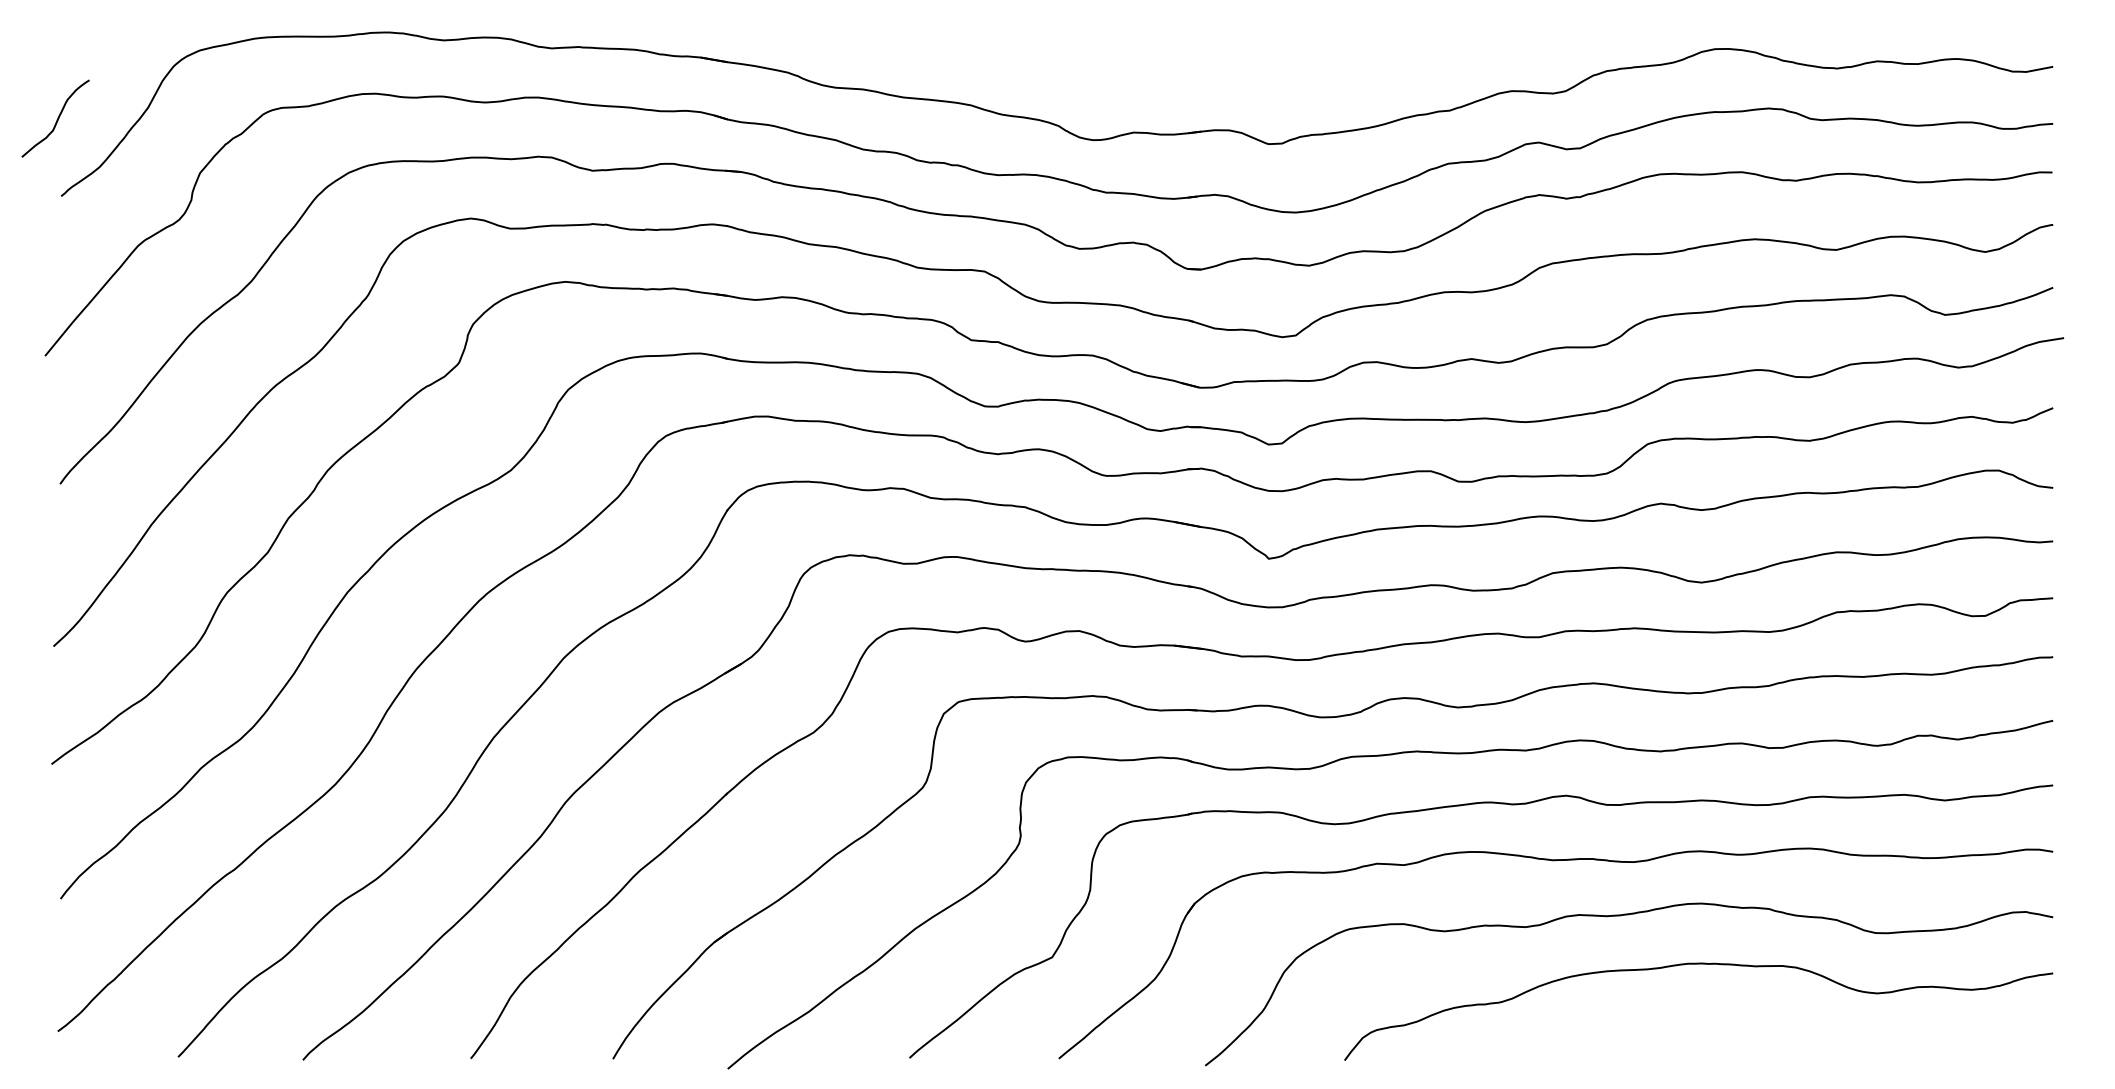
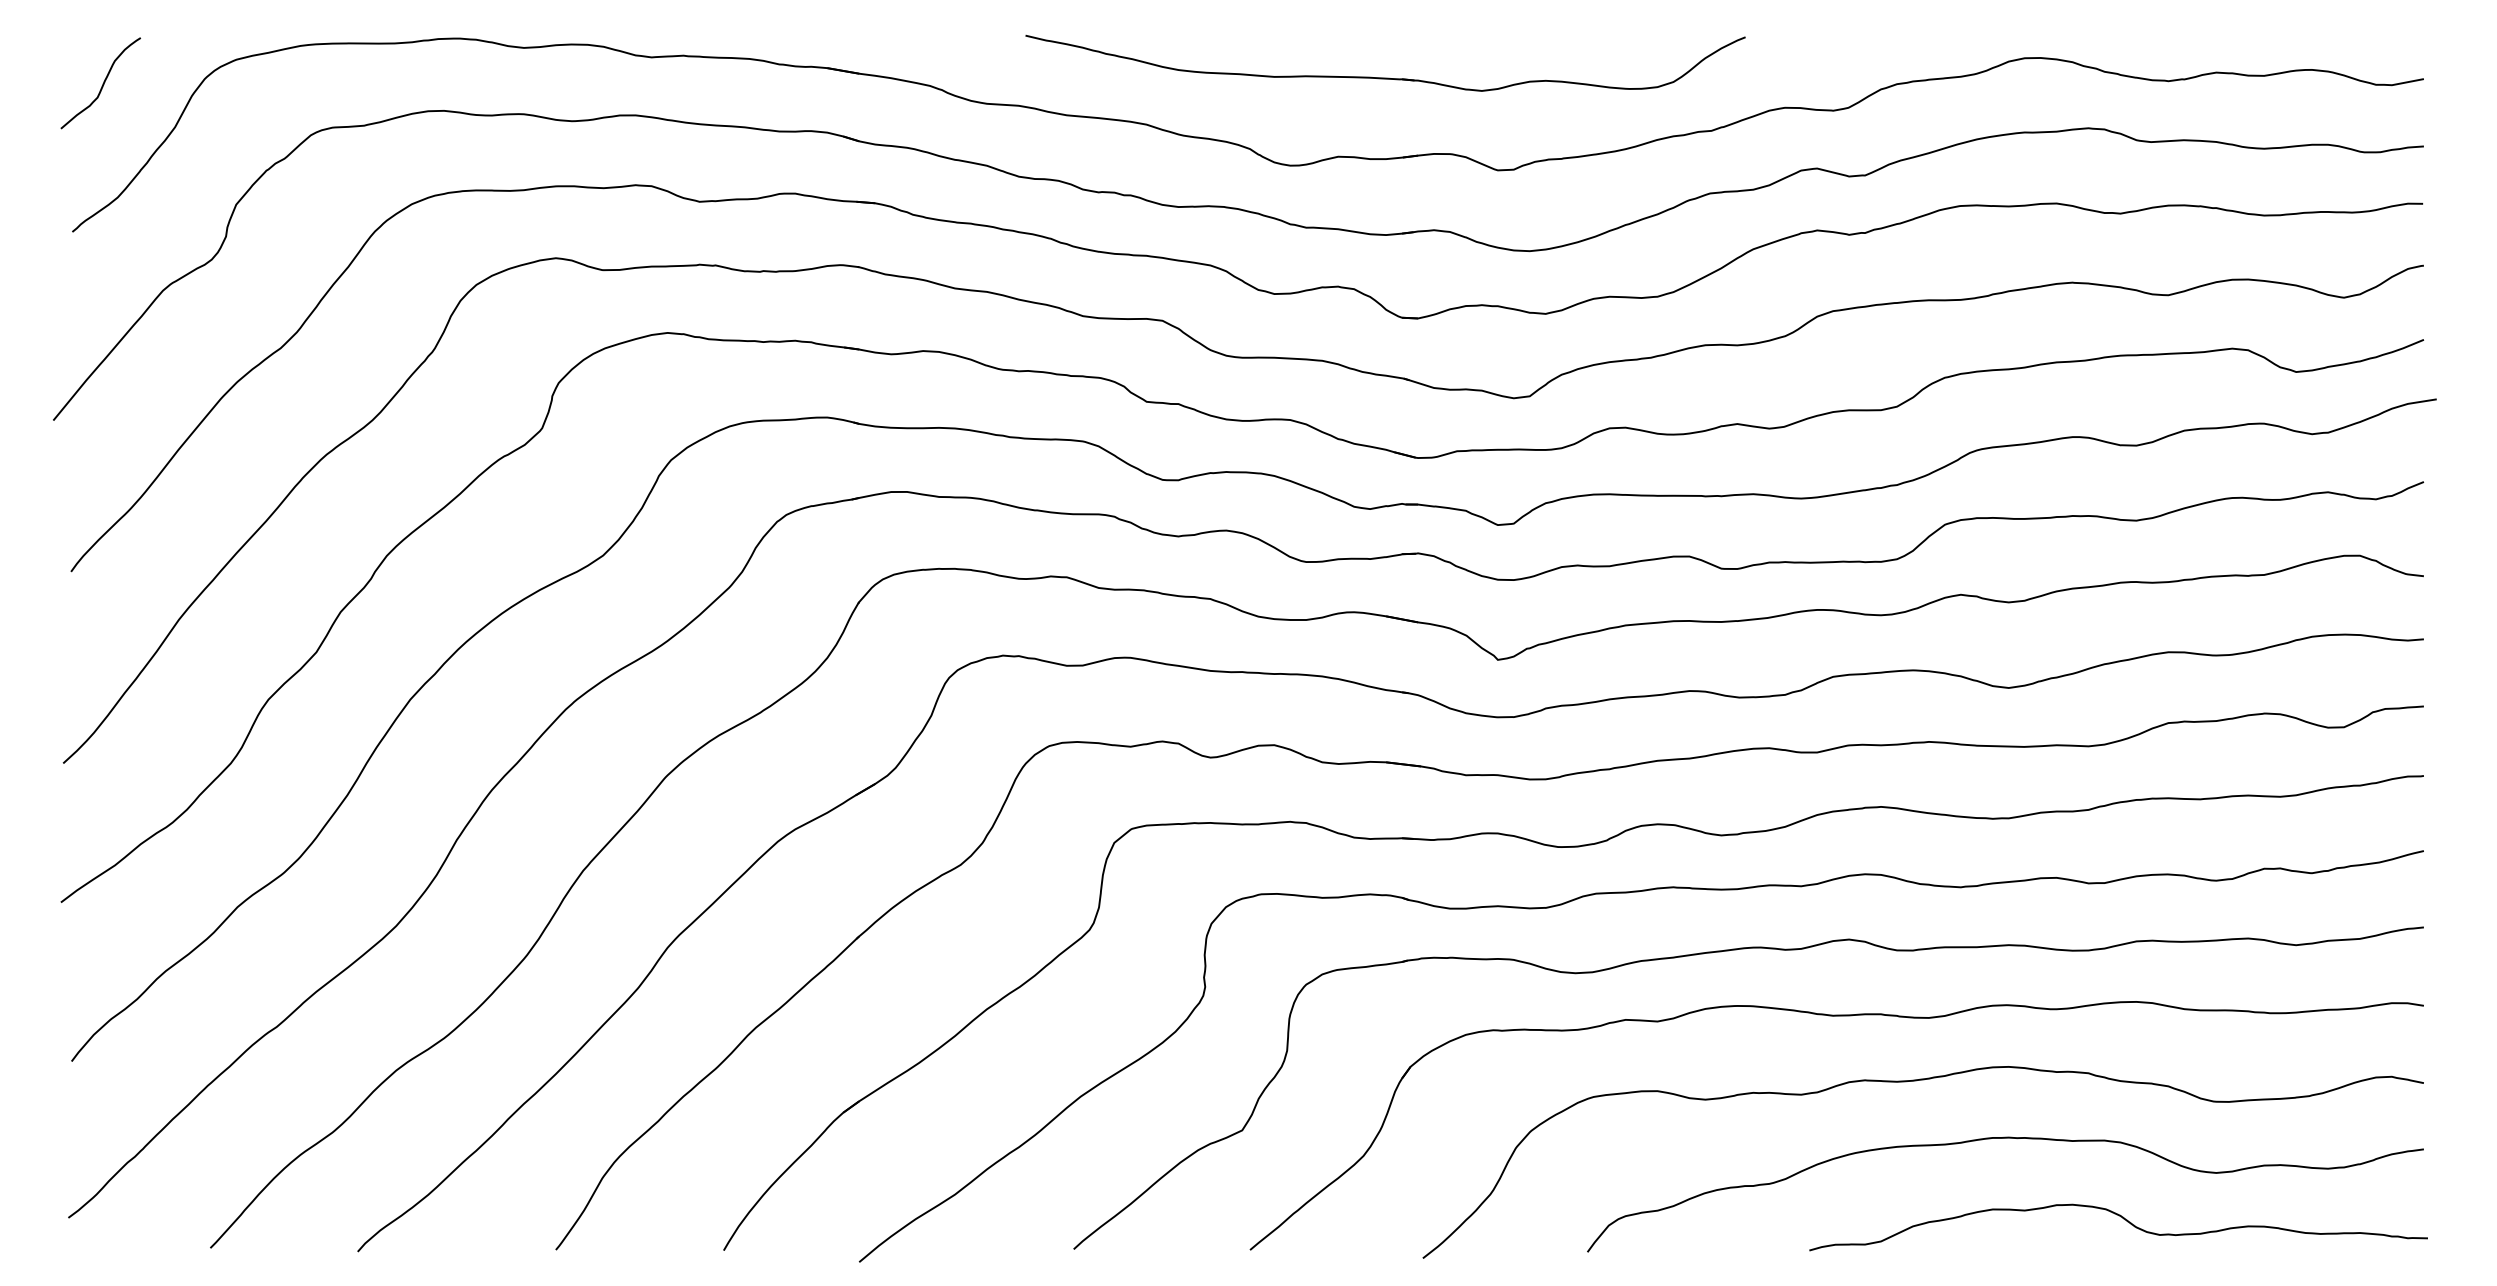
part: (1173, 65) -> (1385, 77), added
curve: (57, 118) -> (102, 83), moved
curve: (1798, 1032) -> (2123, 1219), added

